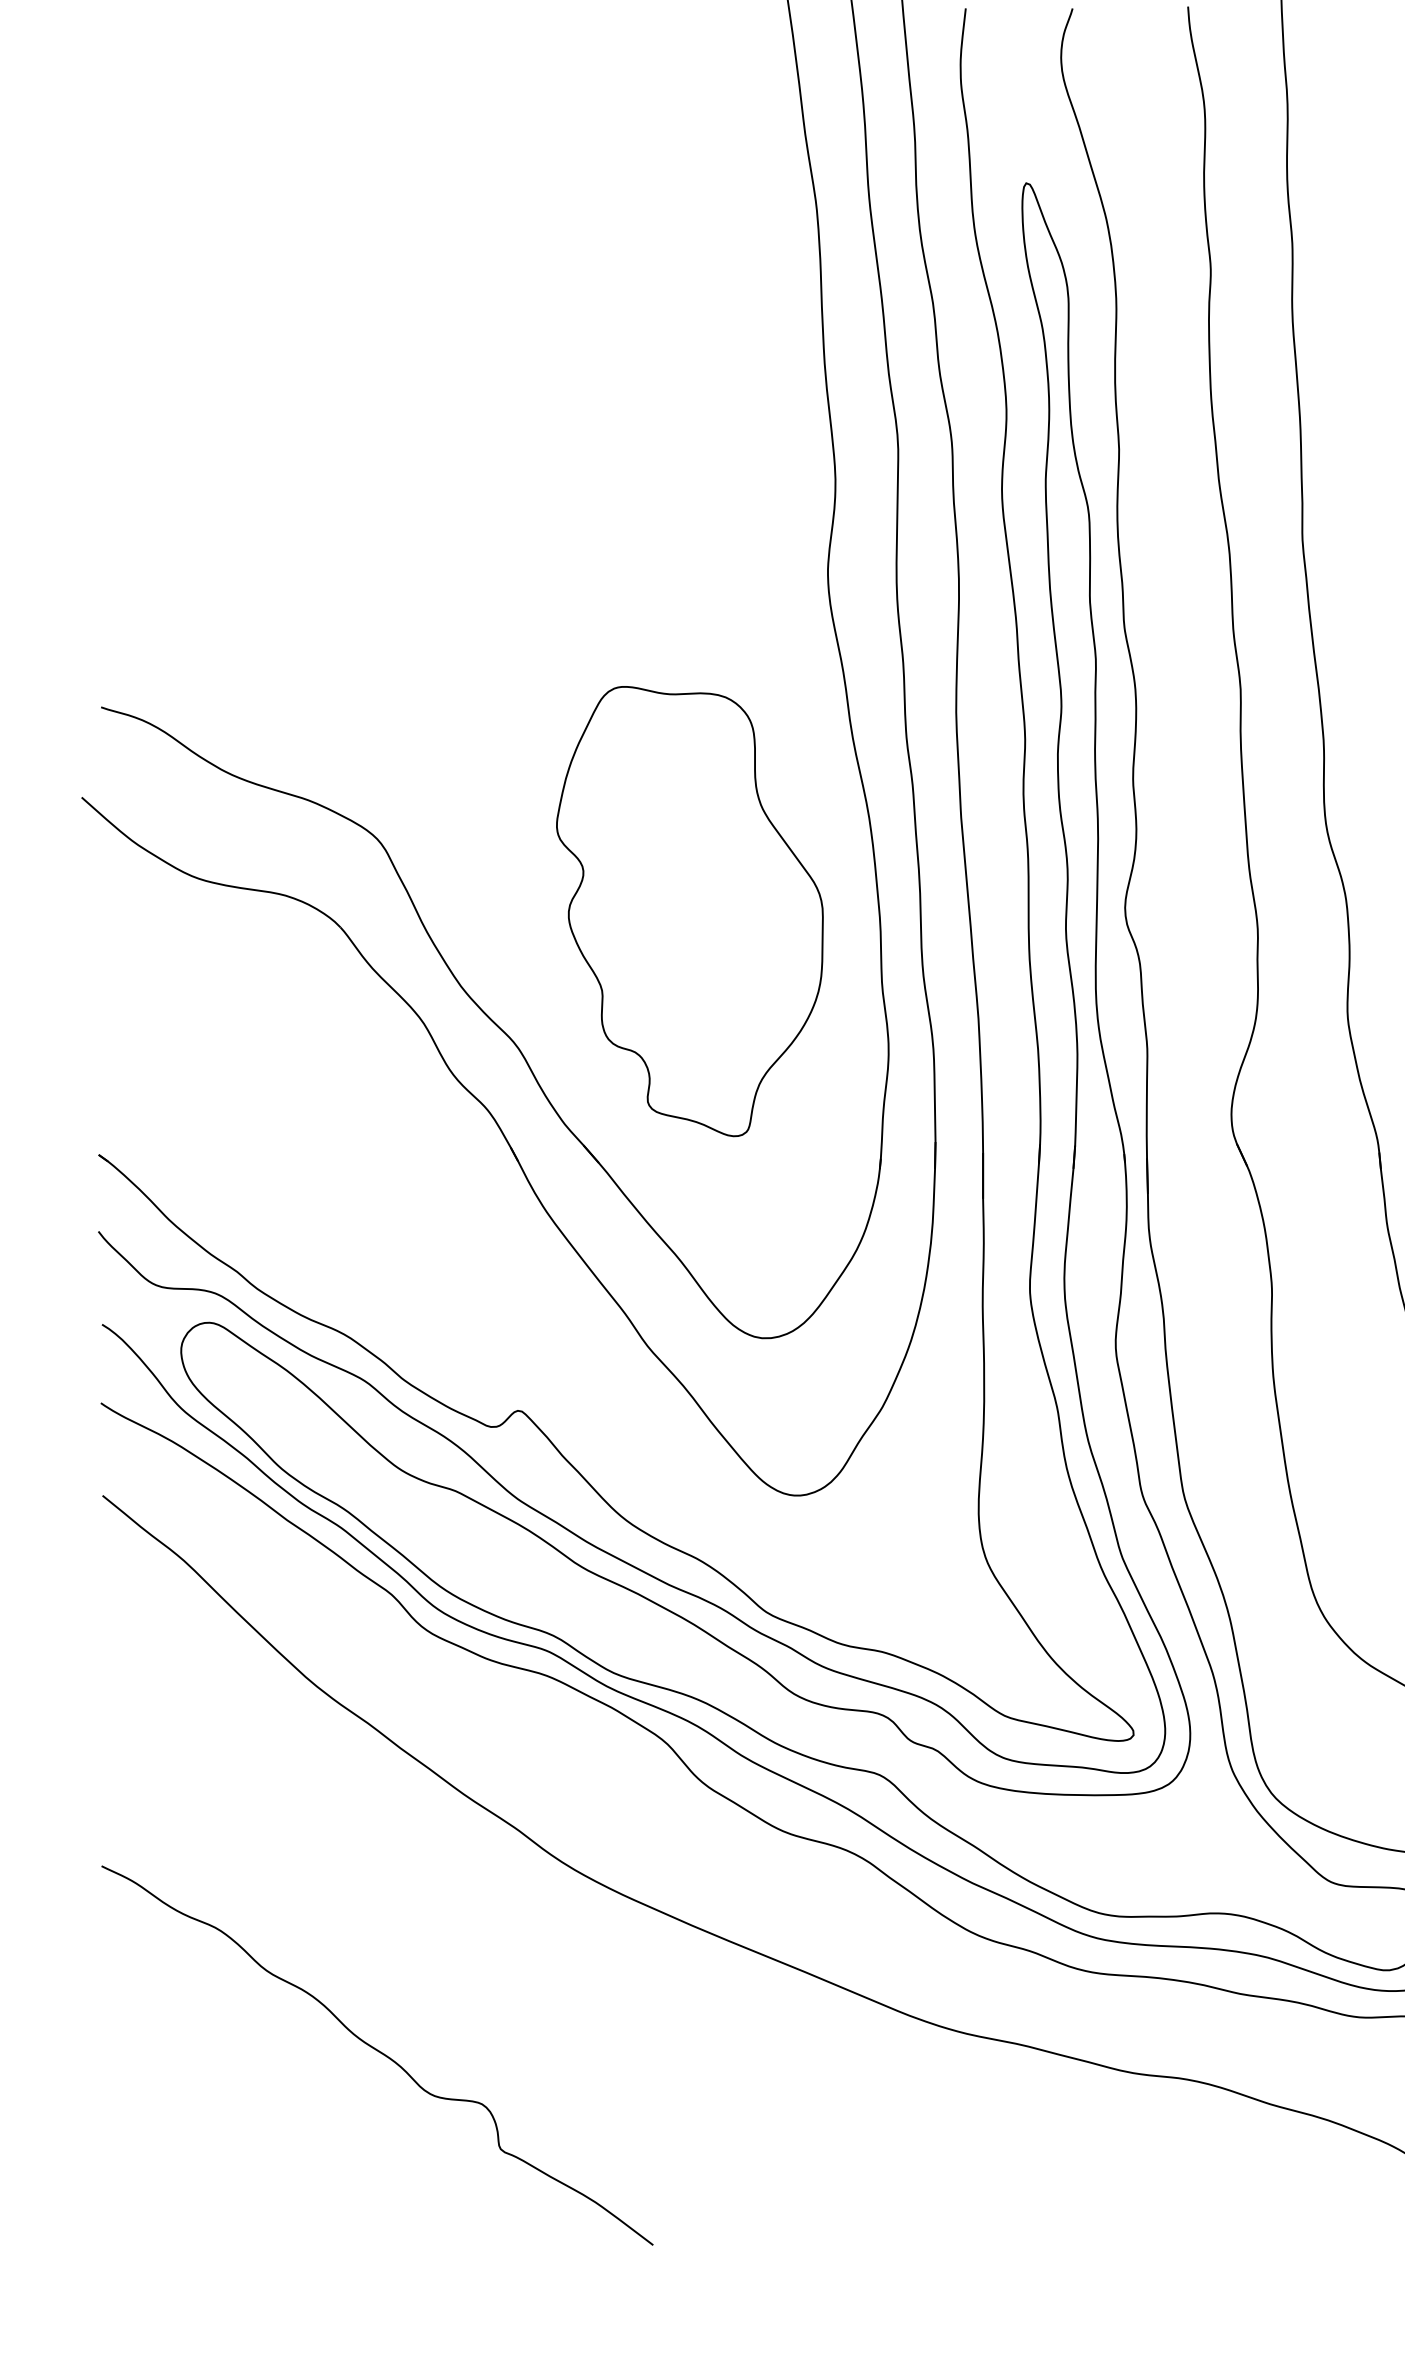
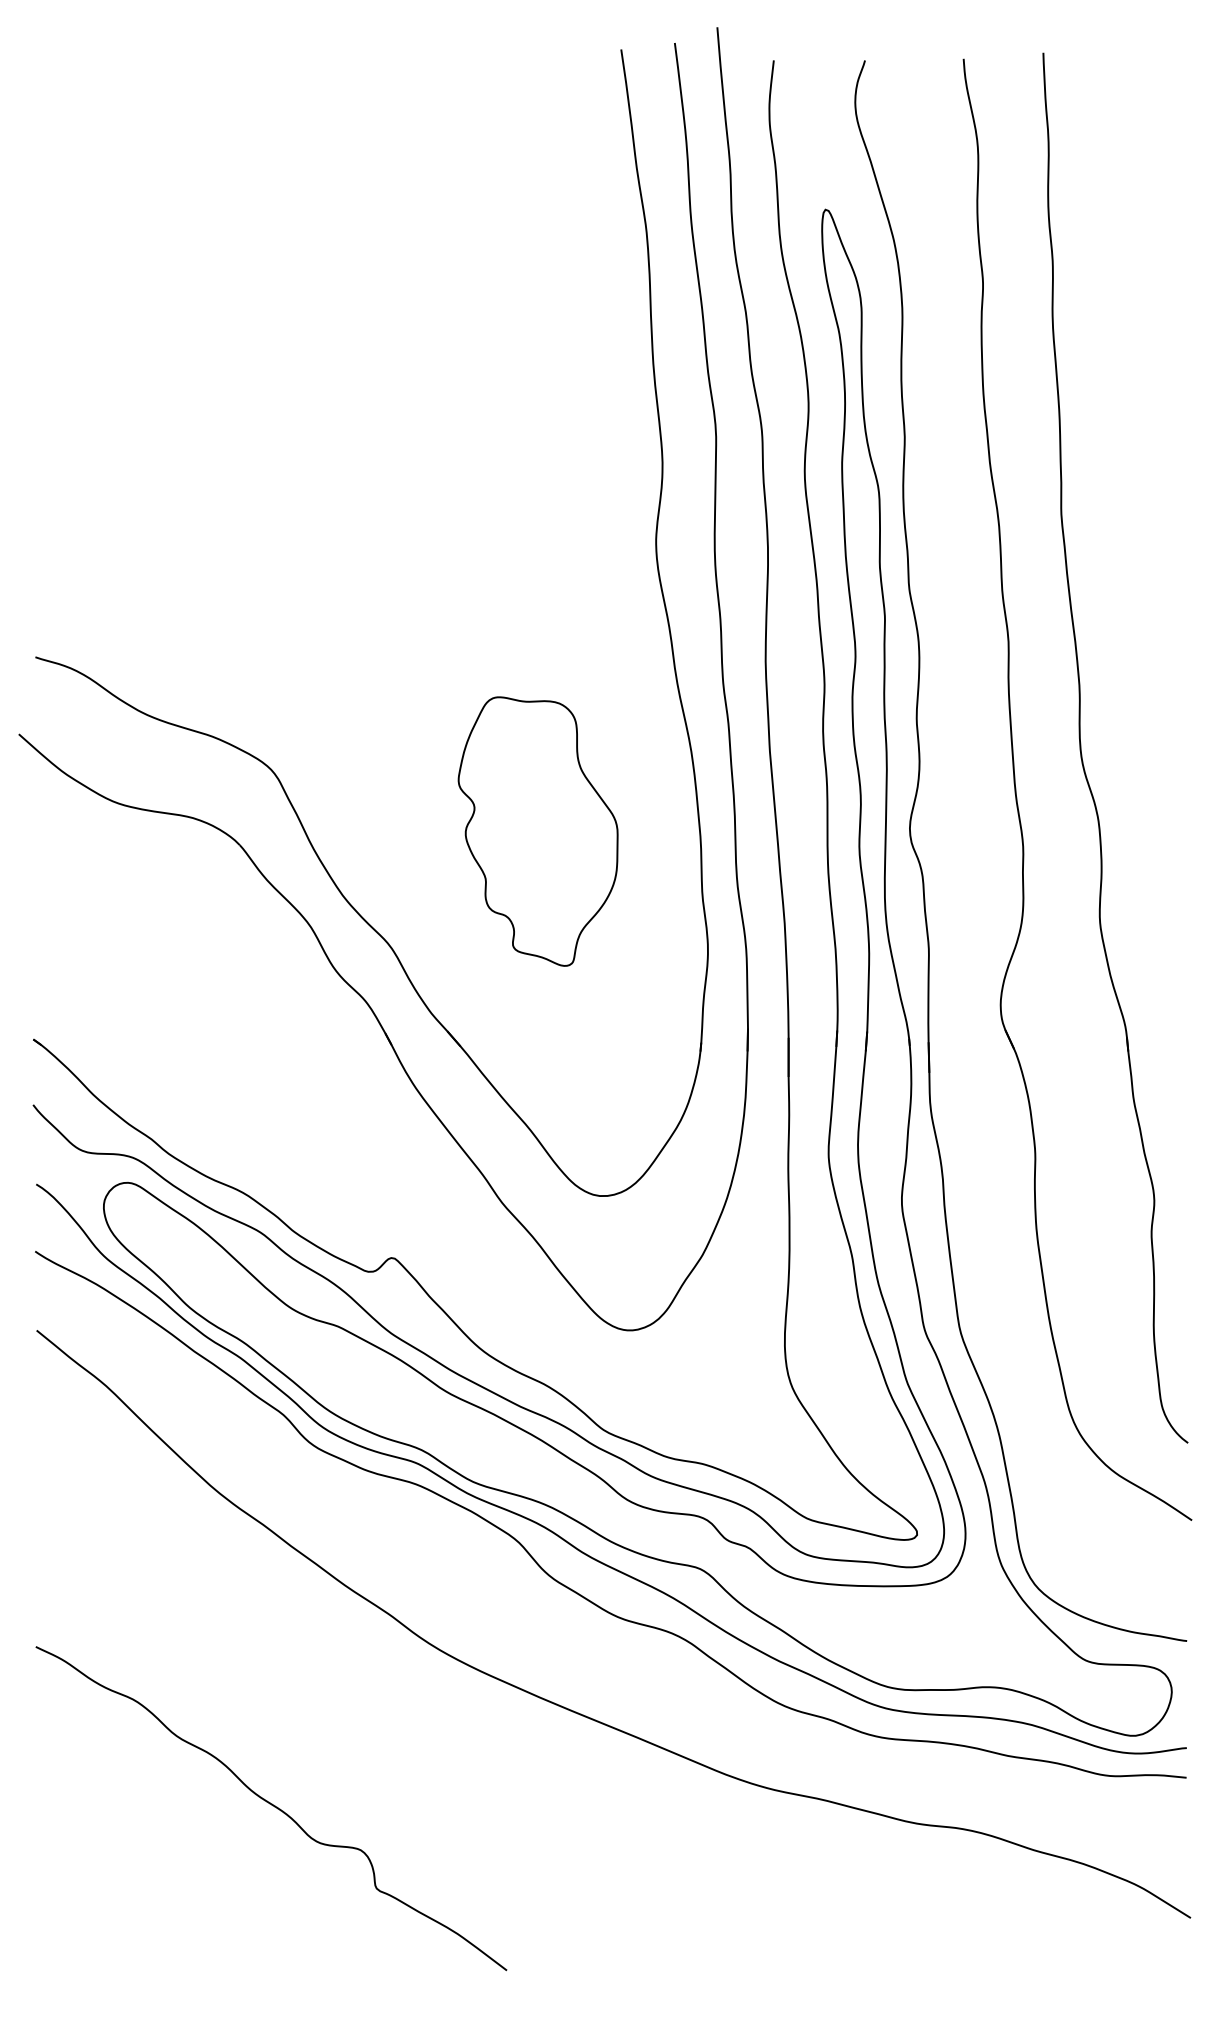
part: (689, 911) -> (537, 831), size x0.7

